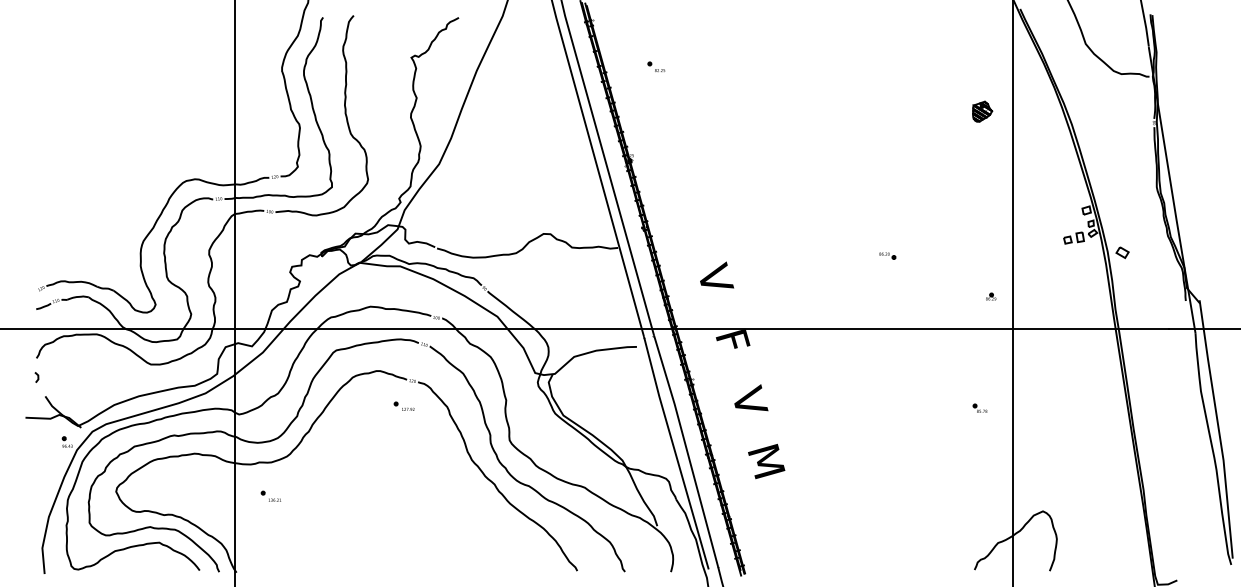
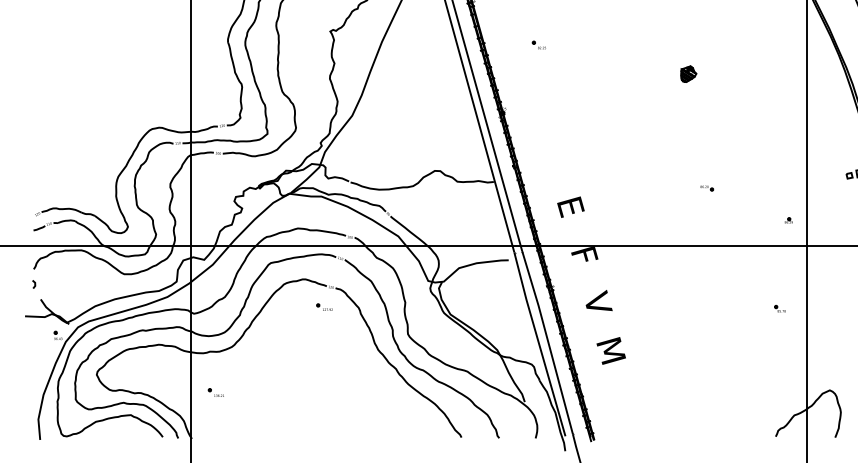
part: (656, 66) -> (539, 44), moved
part: (982, 111) -> (688, 74), moved
text: (716, 277) -> (571, 205), V -> E
part: (270, 495) -> (215, 392), moved

